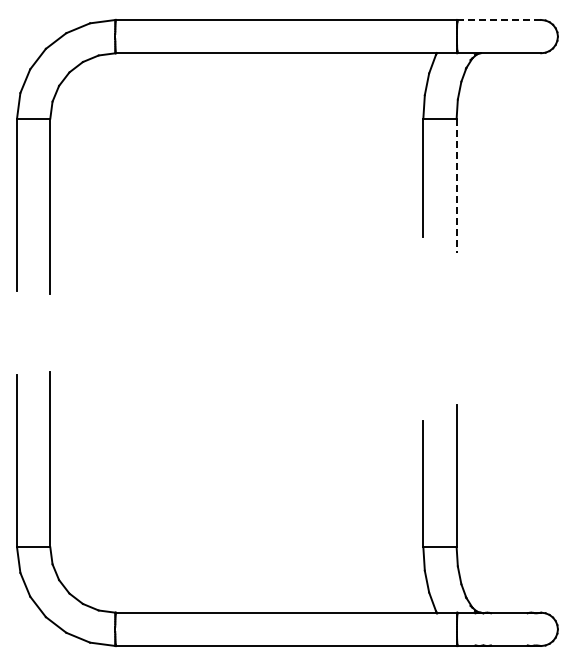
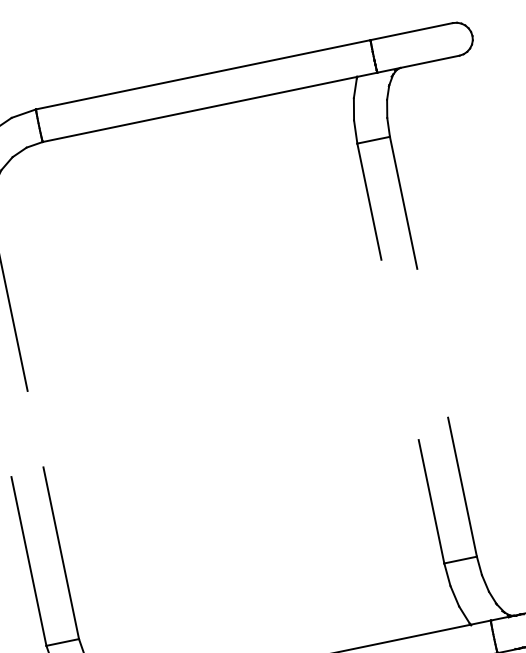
line: (499, 19) -> (411, 31), dashed -> solid
line: (456, 186) -> (403, 203), dashed -> solid

